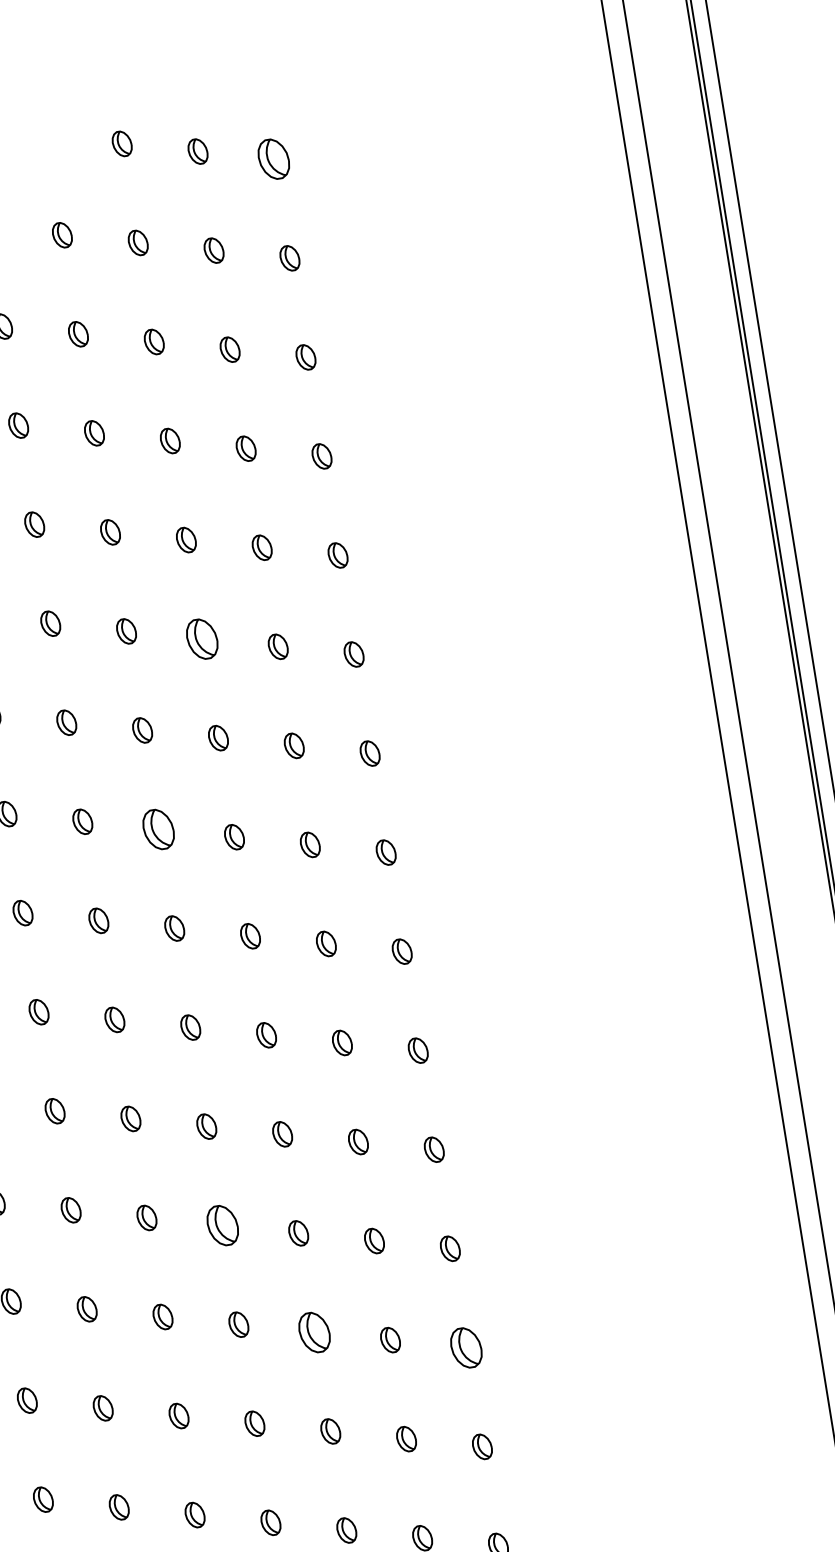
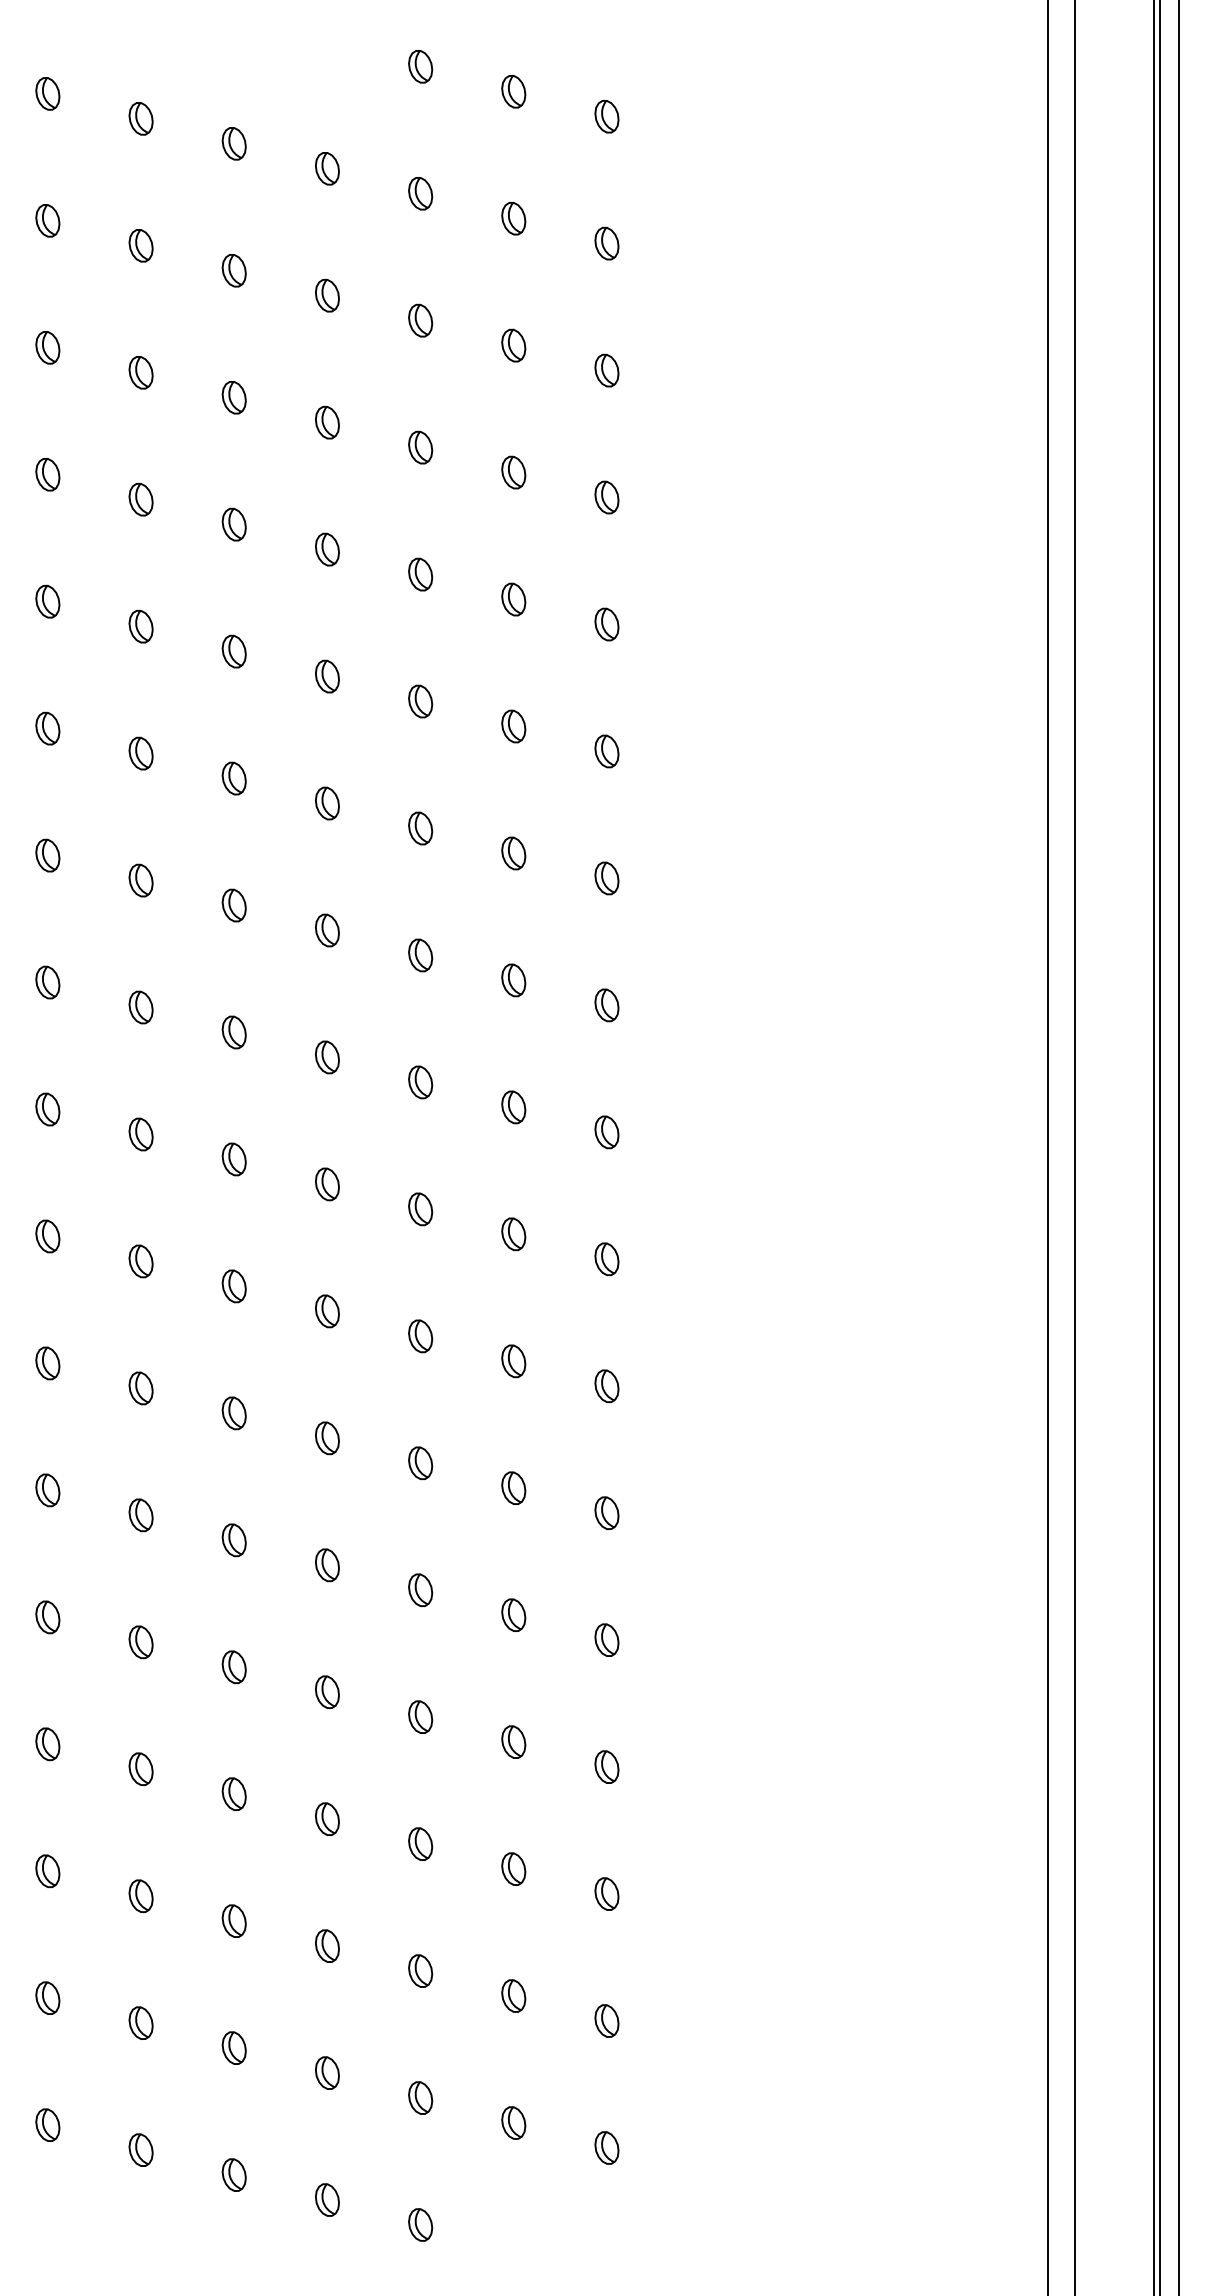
part: (273, 159) -> (606, 116), size x0.62
part: (202, 639) -> (420, 701), size x0.62
part: (158, 829) -> (327, 930), size x0.62
part: (222, 1225) -> (327, 1438), size x0.62
part: (314, 1331) -> (420, 1589), size x0.62
part: (465, 1347) -> (606, 1639), size x0.62

